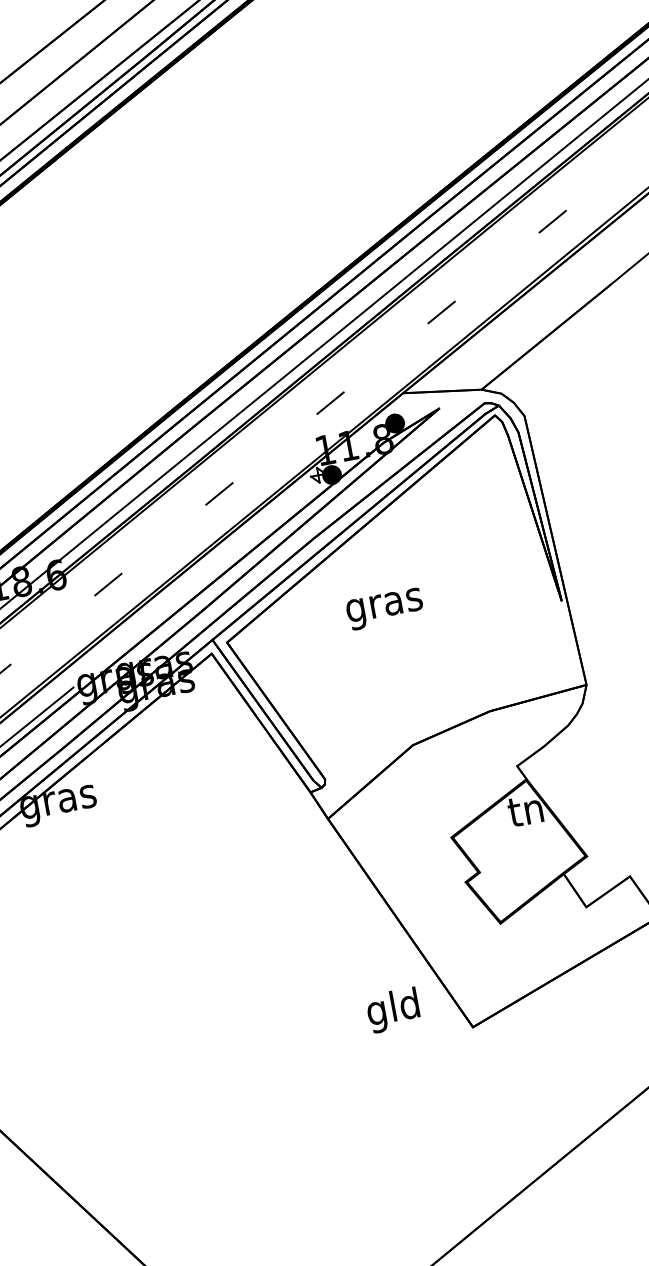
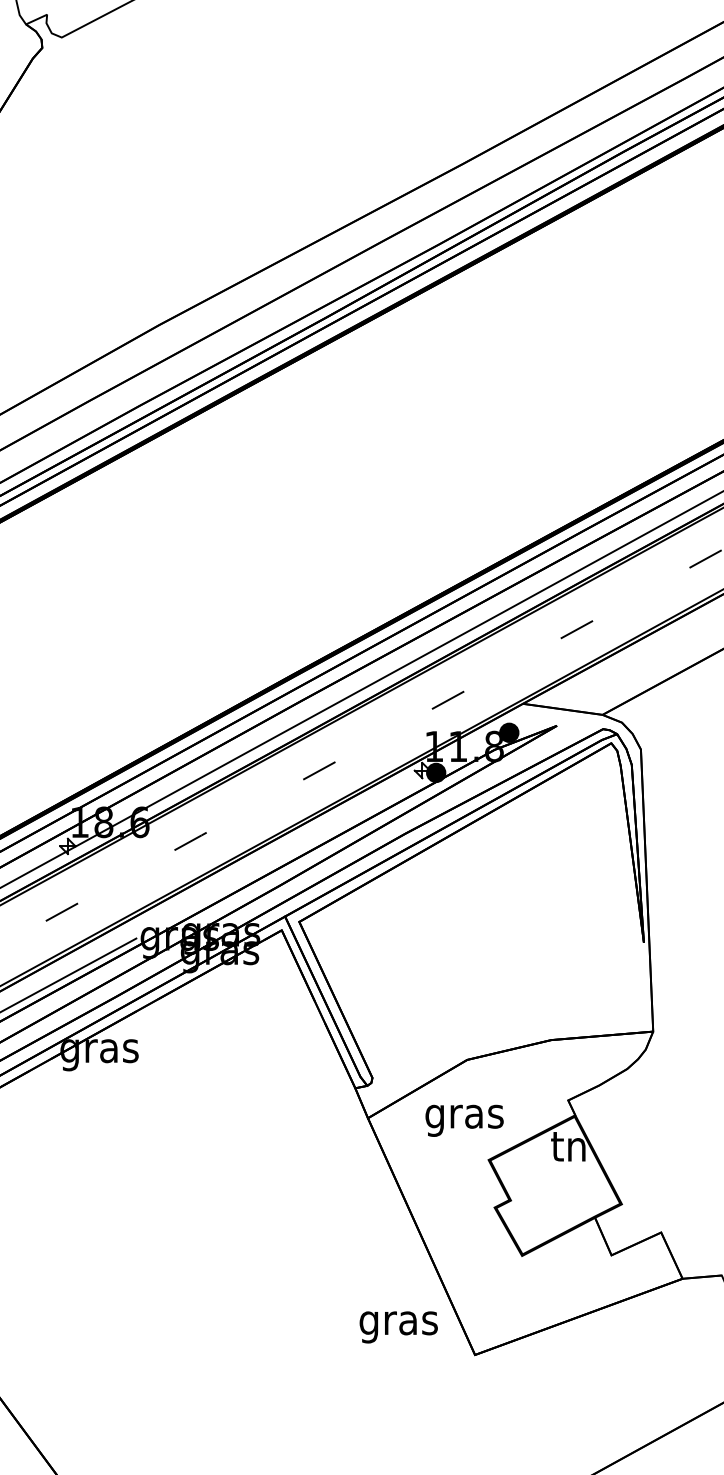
text: (384, 608) -> (464, 1120), moved
text: (393, 1010) -> (398, 1323), gld -> gras

